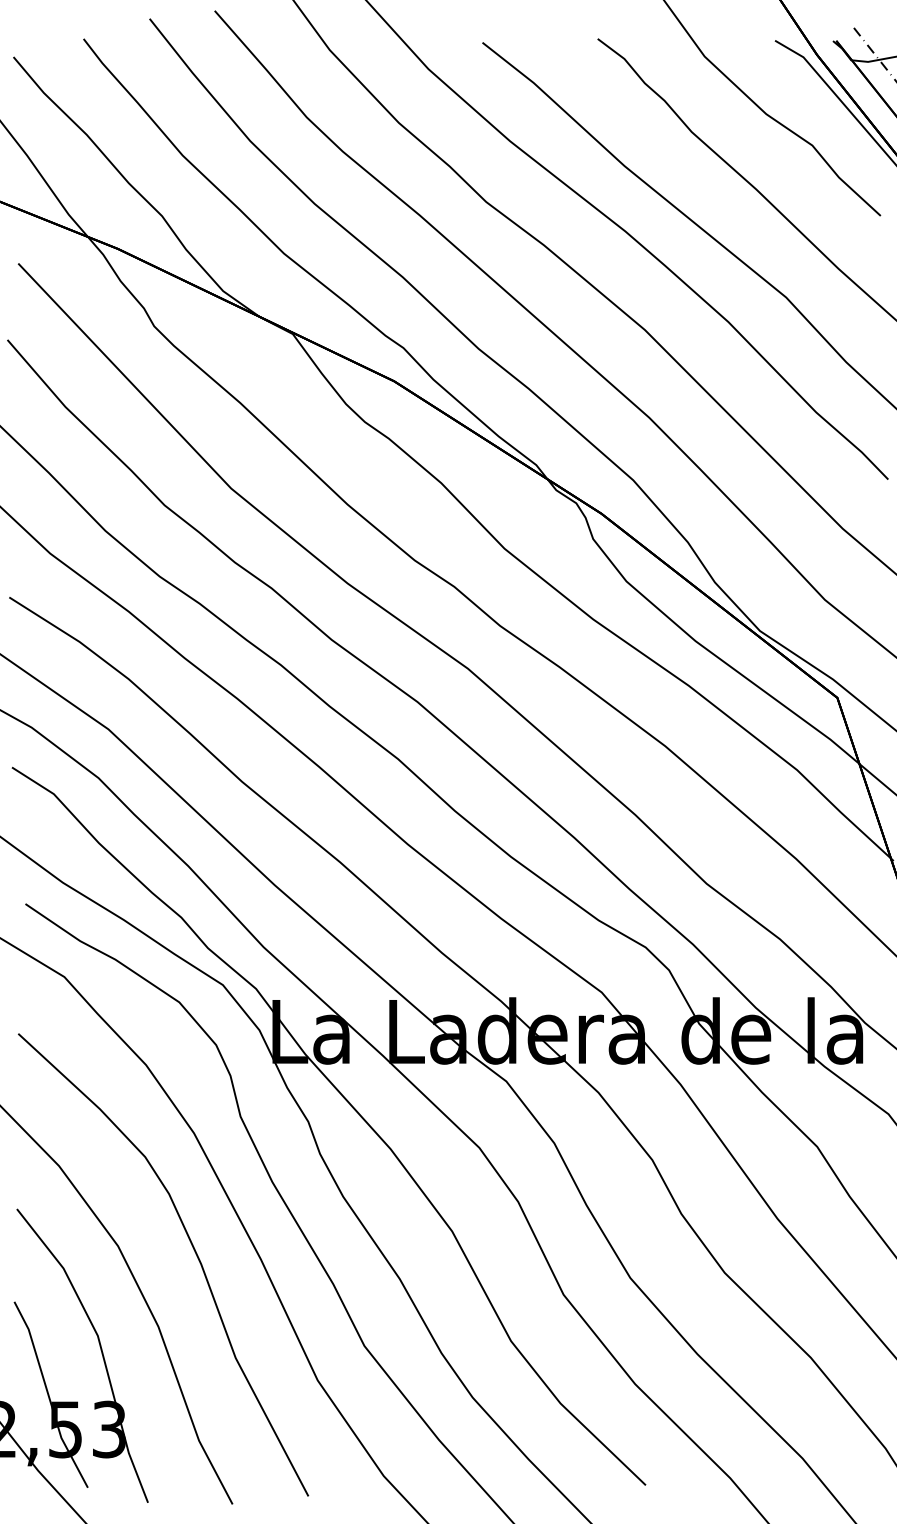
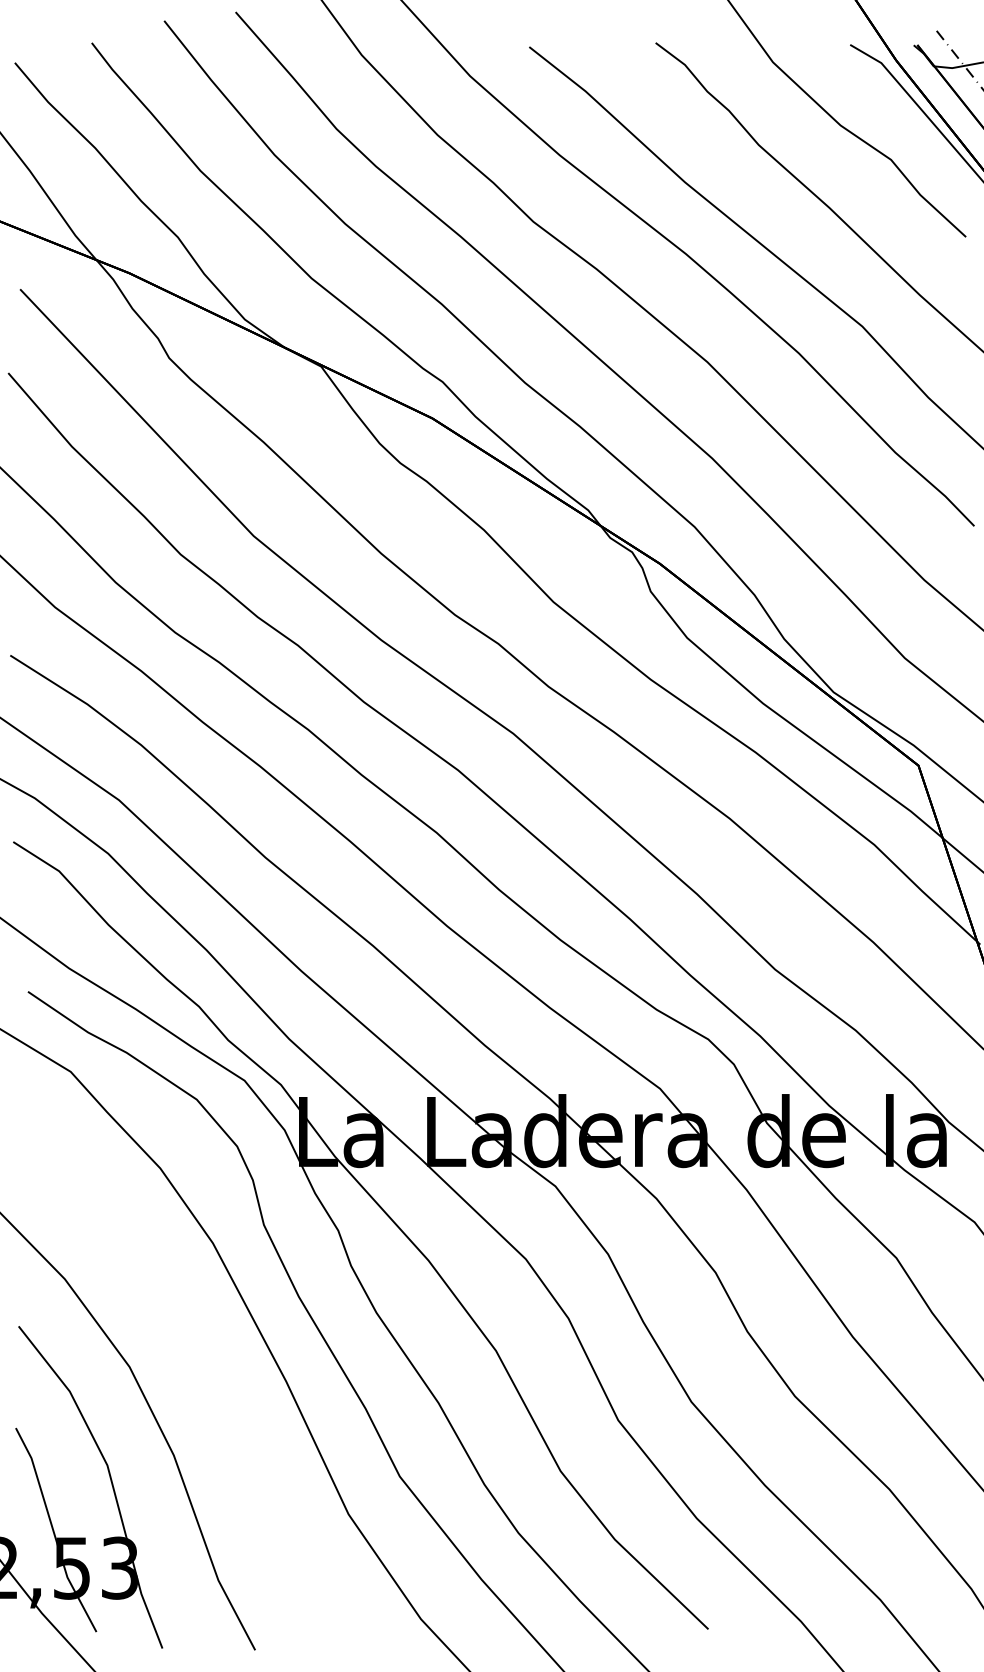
curve: (193, 1250) -> (212, 1371), removed

